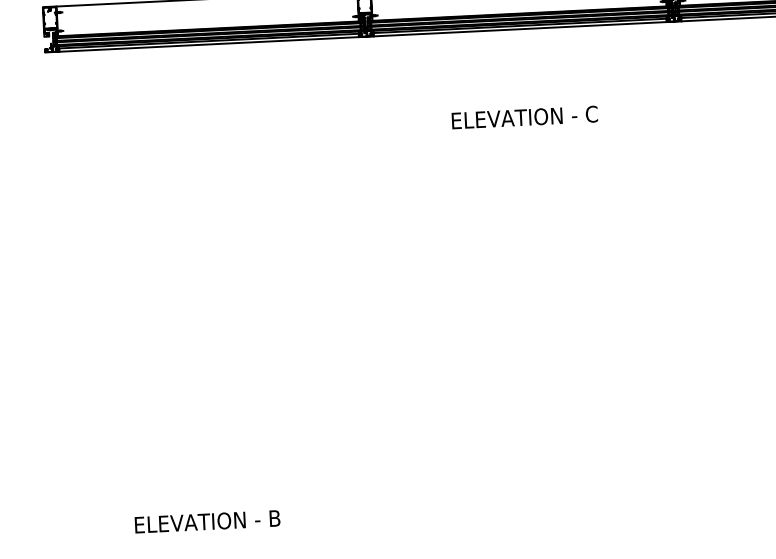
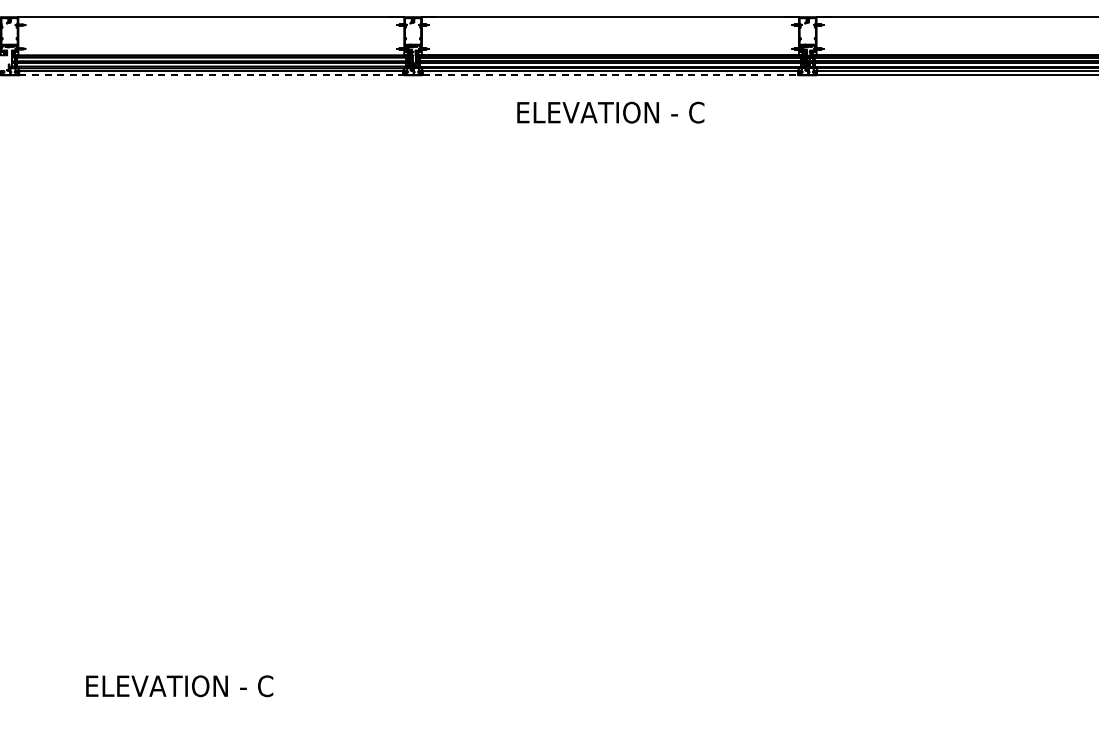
line: (520, 29) -> (610, 75), solid -> dashed
line: (209, 44) -> (211, 75), solid -> dashed
text: (524, 117) -> (610, 112), moved
text: (207, 521) -> (179, 686), ELEVATION - B -> ELEVATION - C

